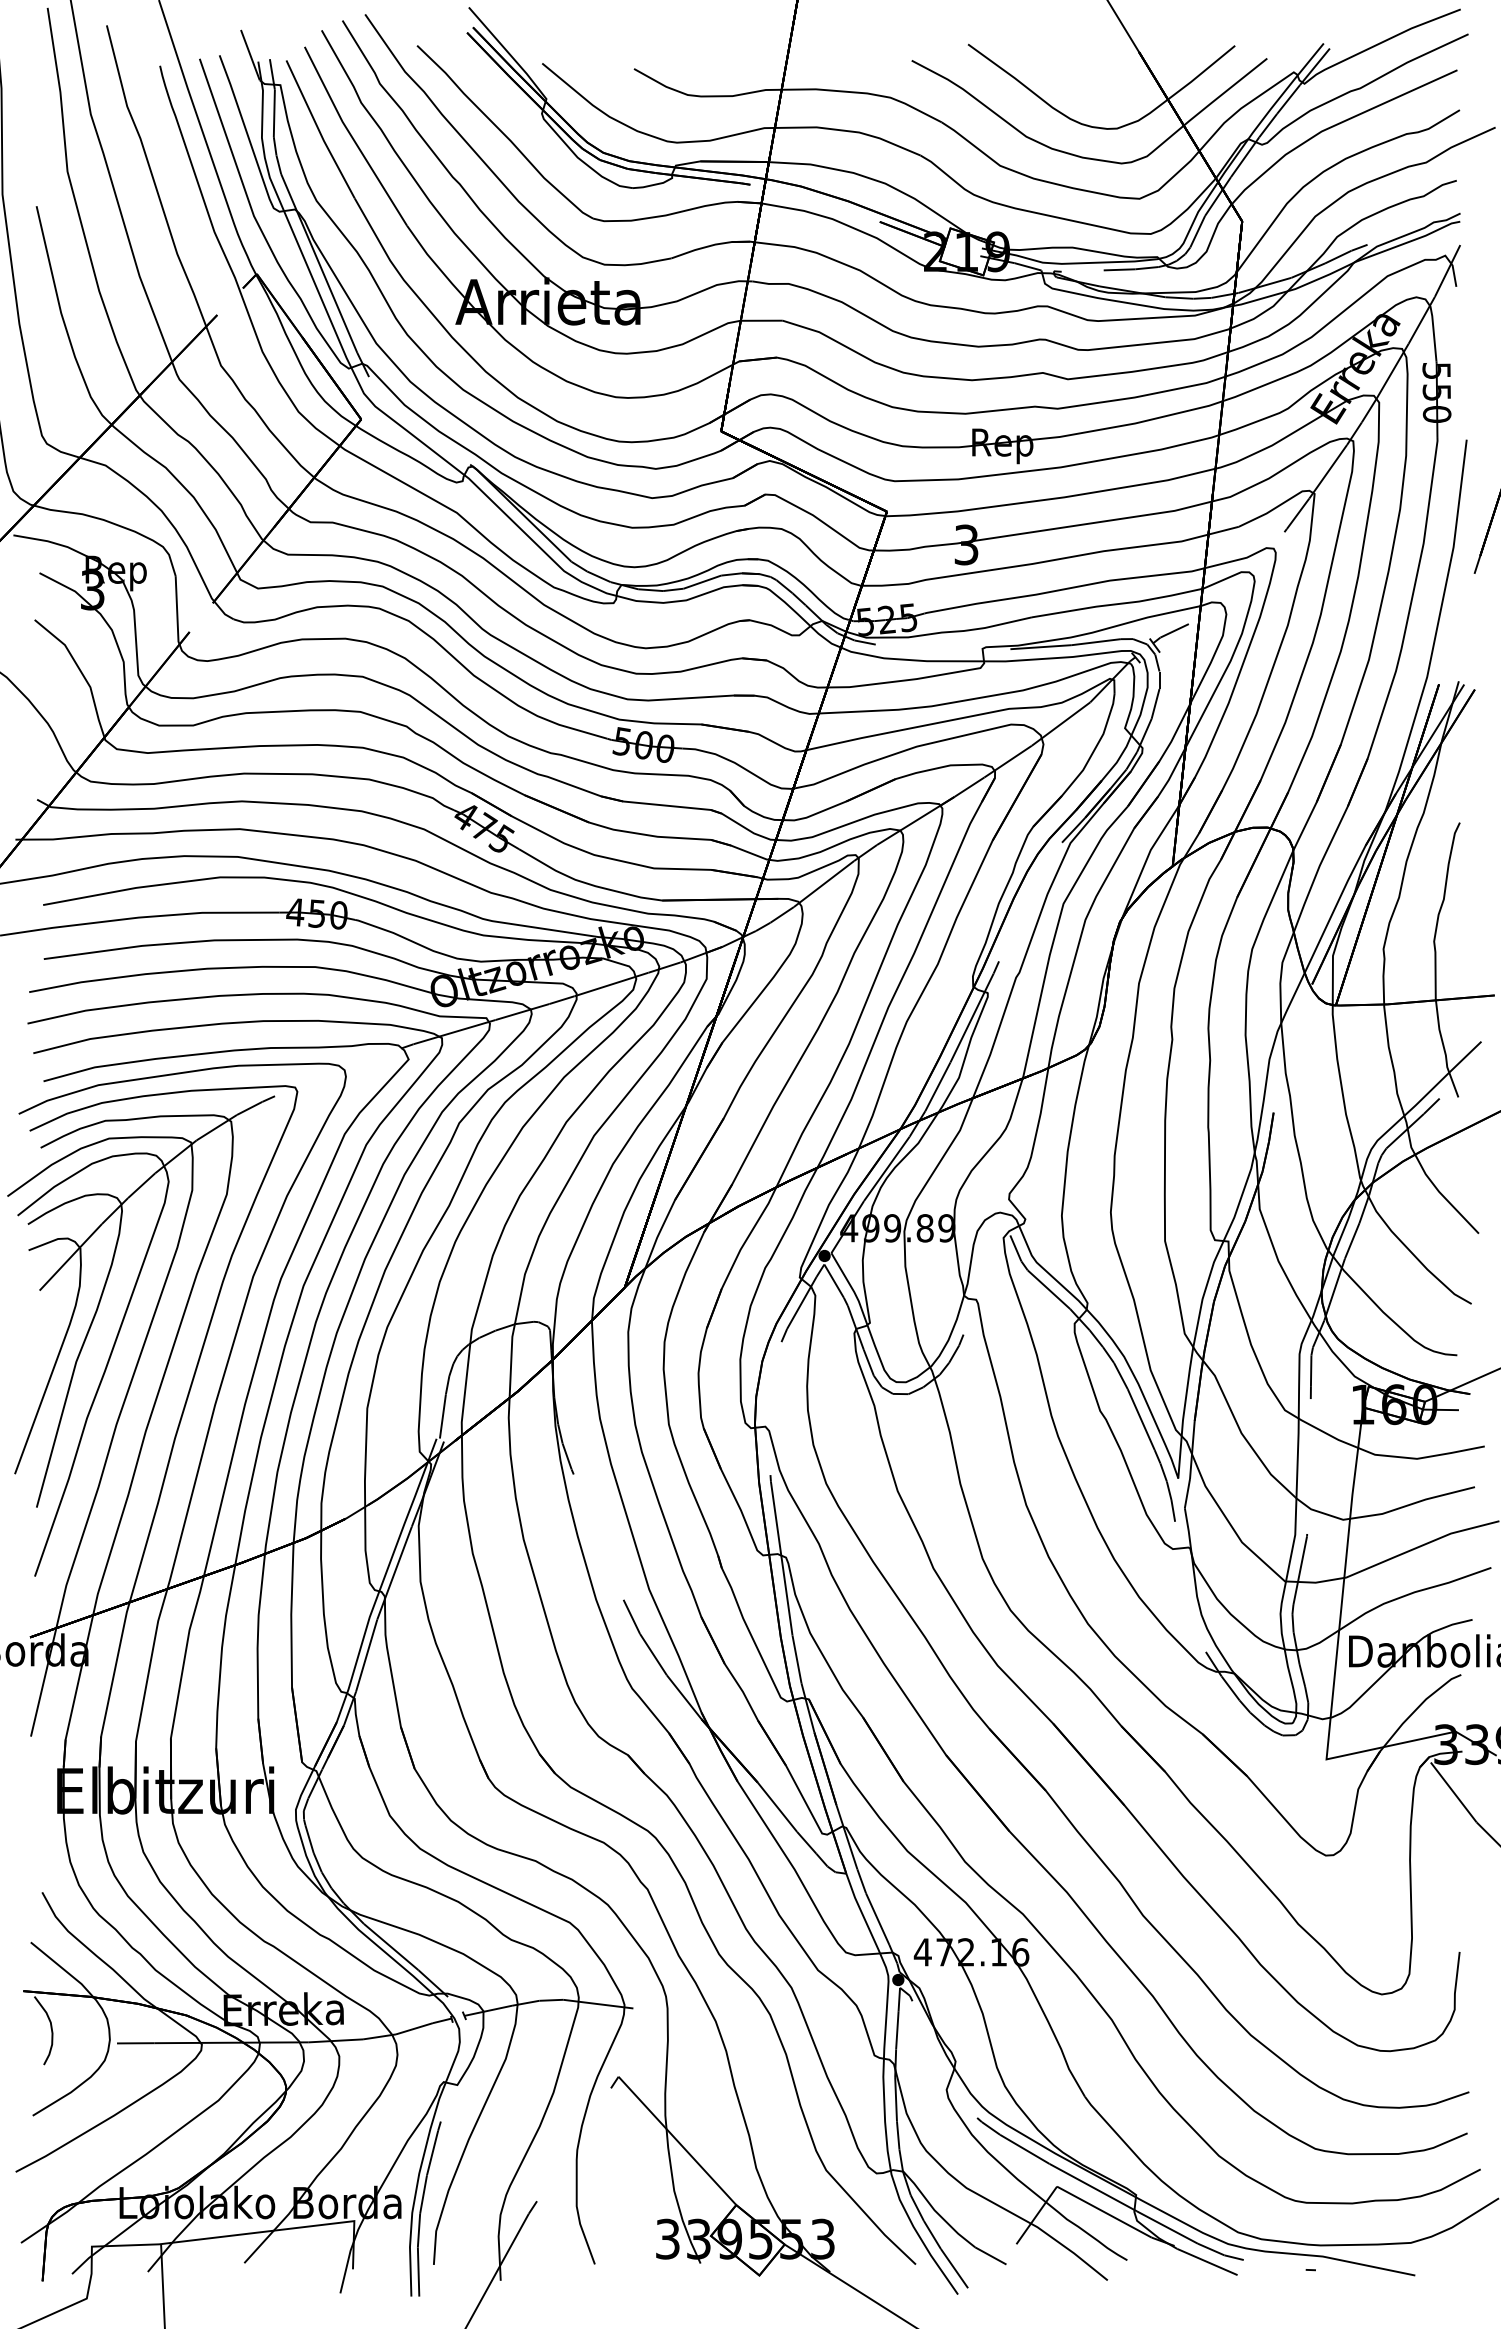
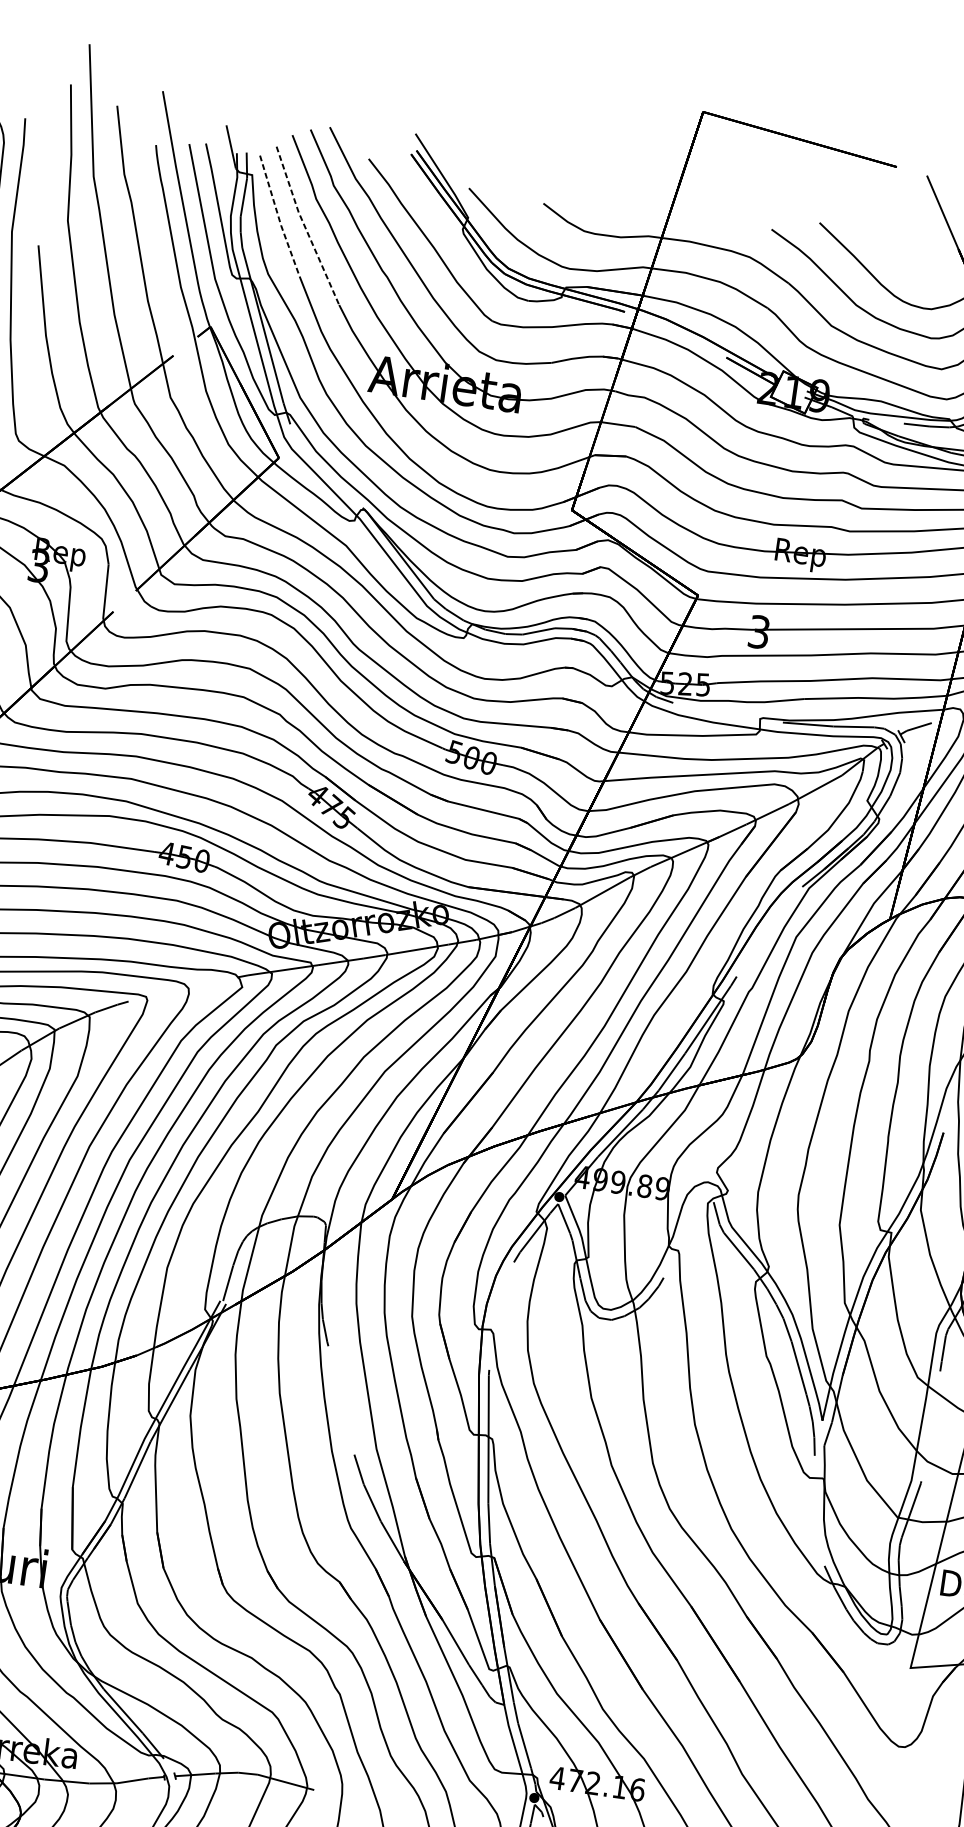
line: (319, 130) -> (278, 216), solid -> dashed
line: (352, 137) -> (305, 226), solid -> dashed

